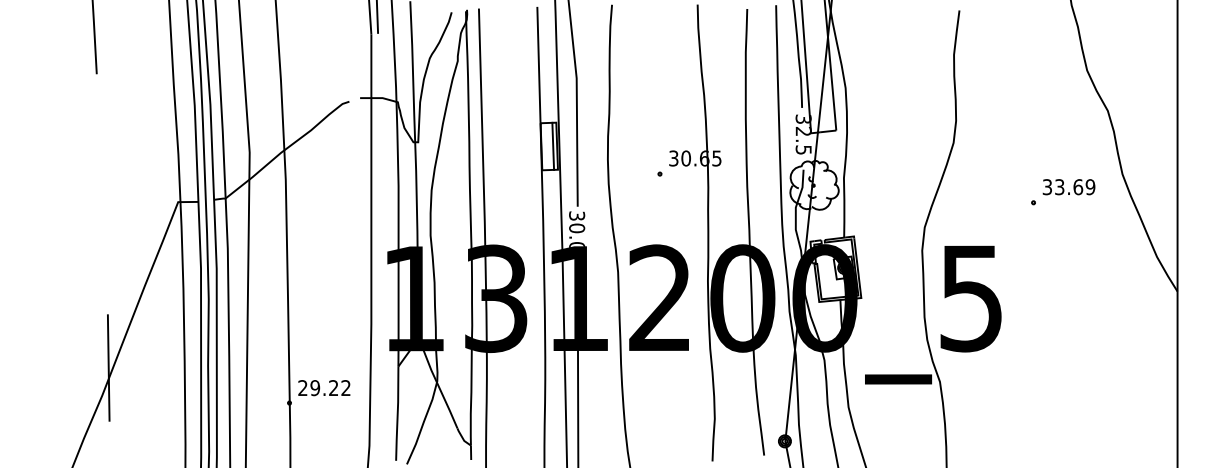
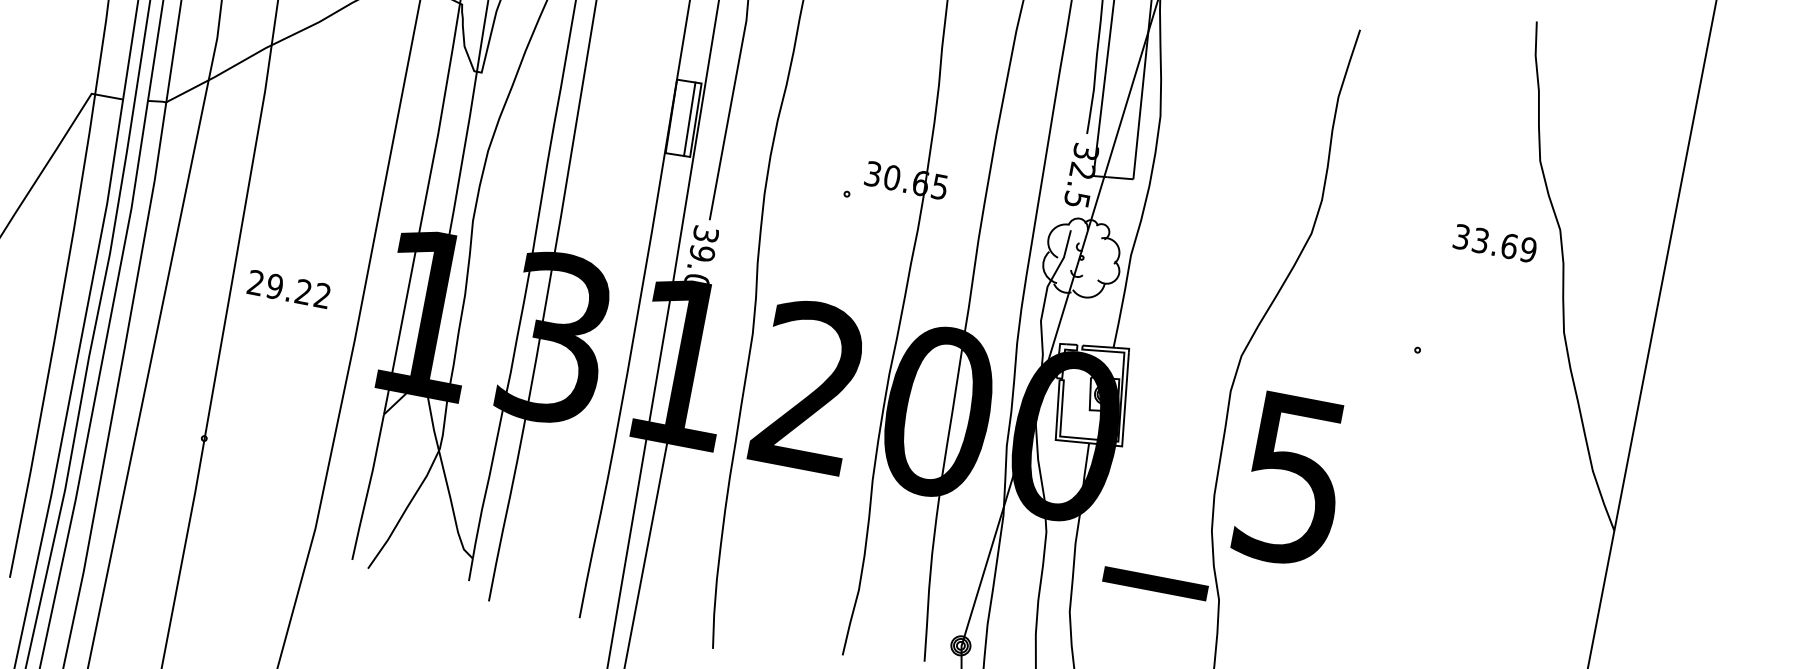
text: (1068, 187) -> (1494, 243), moved
text: (576, 228) -> (701, 253), 30.0 -> 39.0
text: (324, 388) -> (289, 289), moved

